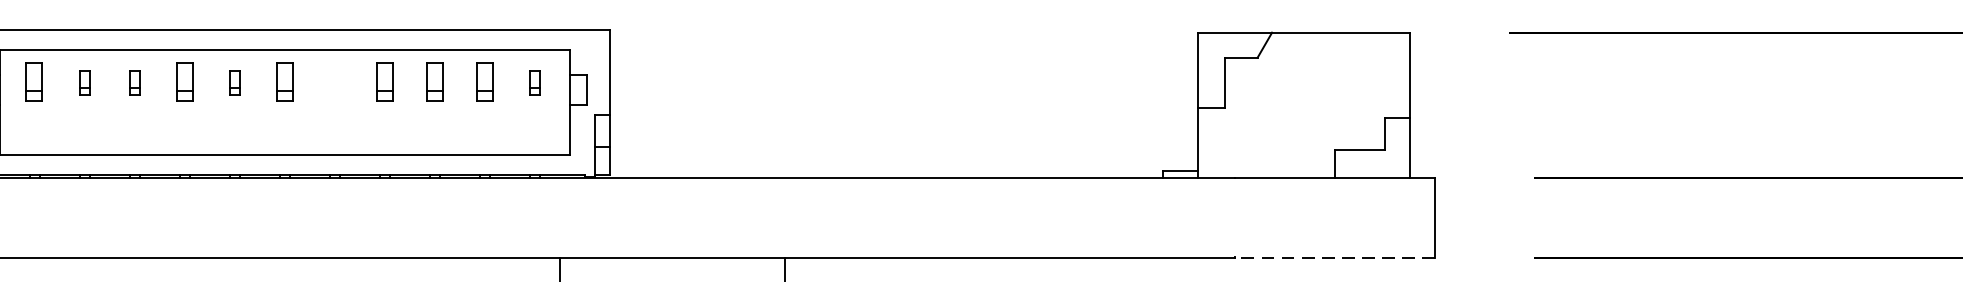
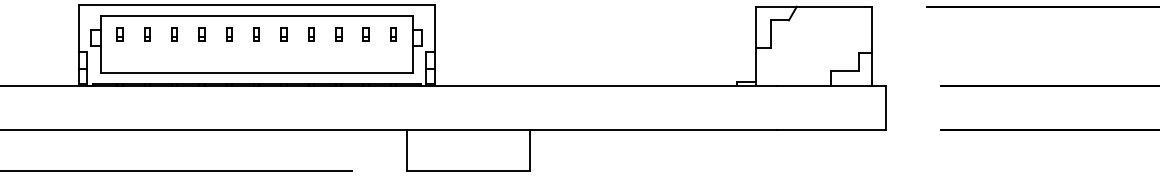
part: (33, 83) -> (119, 34), size x0.62
part: (183, 83) -> (201, 34), size x0.62
part: (284, 83) -> (256, 34), size x0.62
part: (333, 83) -> (283, 34), added
part: (384, 83) -> (311, 34), size x0.62
part: (434, 83) -> (338, 34), size x0.62
part: (483, 83) -> (365, 34), size x0.62
line: (1335, 257) -> (831, 129), dashed -> solid

